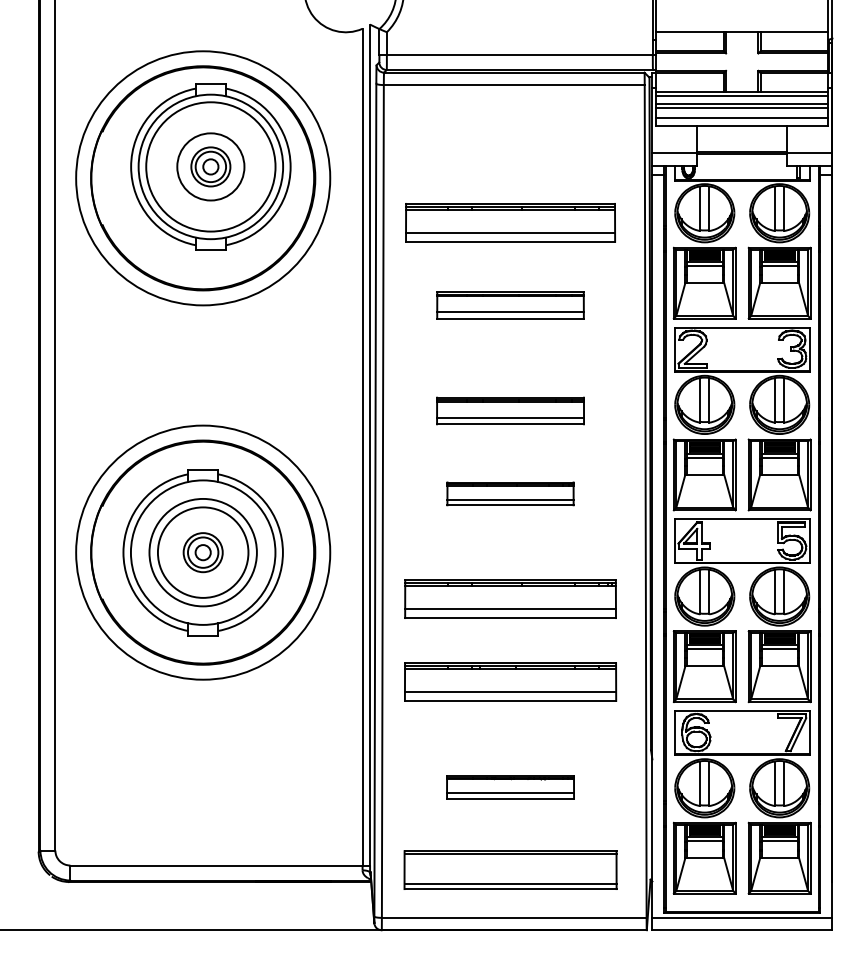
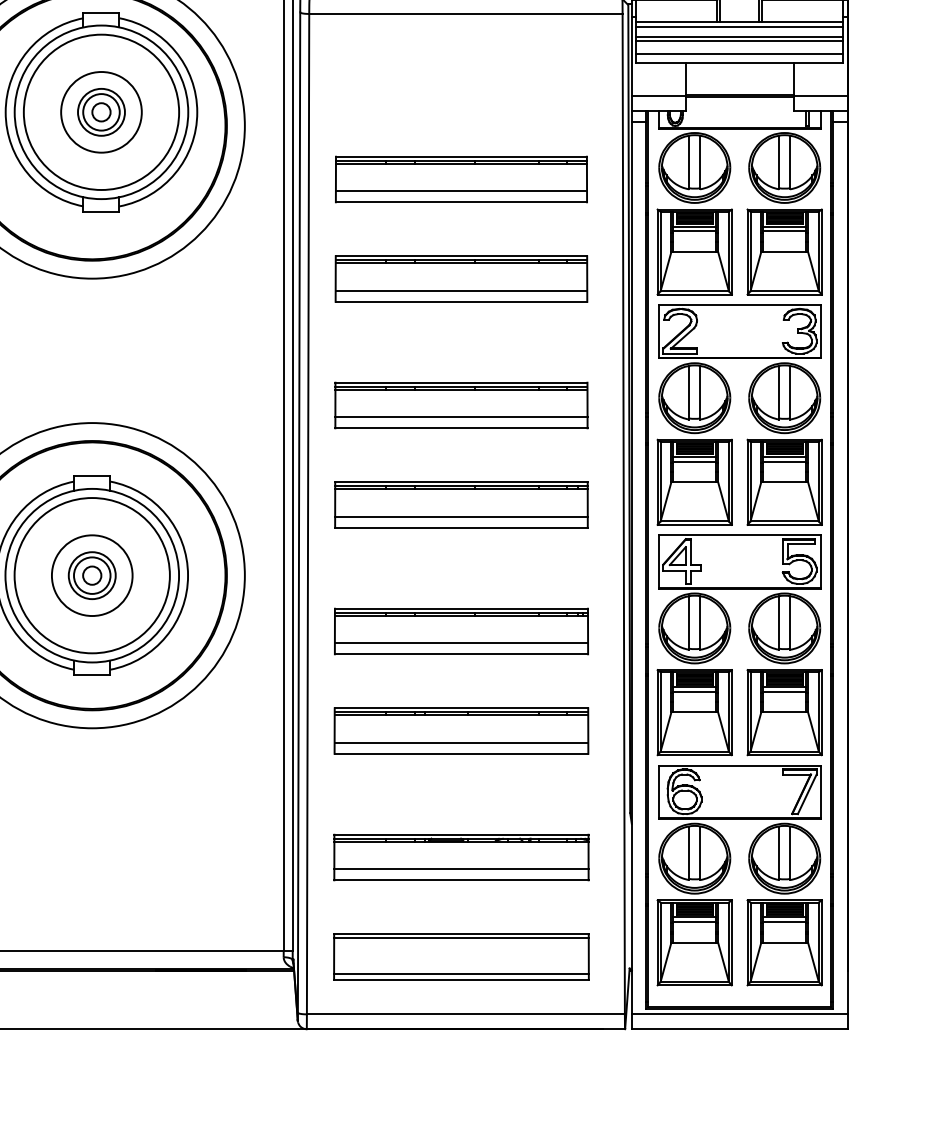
part: (510, 305) -> (461, 278), size x1.43
part: (510, 410) -> (461, 404), size x1.43
part: (510, 493) -> (461, 504), size x1.67
circle: (202, 552) -> (91, 575), size x0.62
circle: (202, 552) -> (91, 575), size x1.43
part: (510, 787) -> (461, 857), size x1.67

